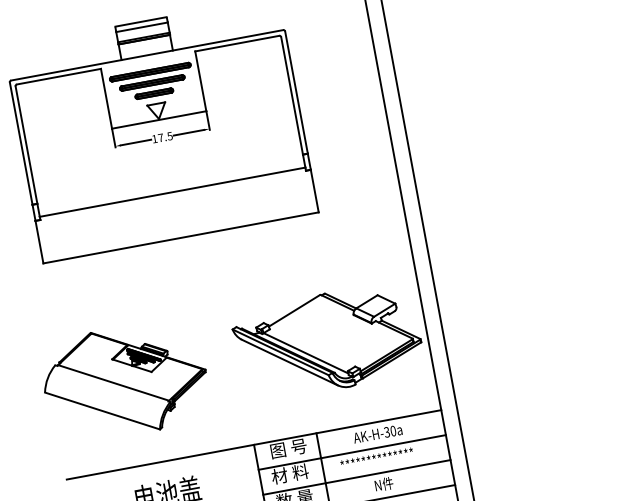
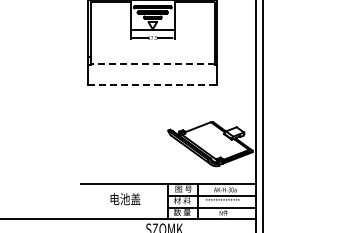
line: (171, 192) -> (152, 63), solid -> dashed
line: (182, 236) -> (153, 84), solid -> dashed
part: (124, 380) -> (115, 144), removed

